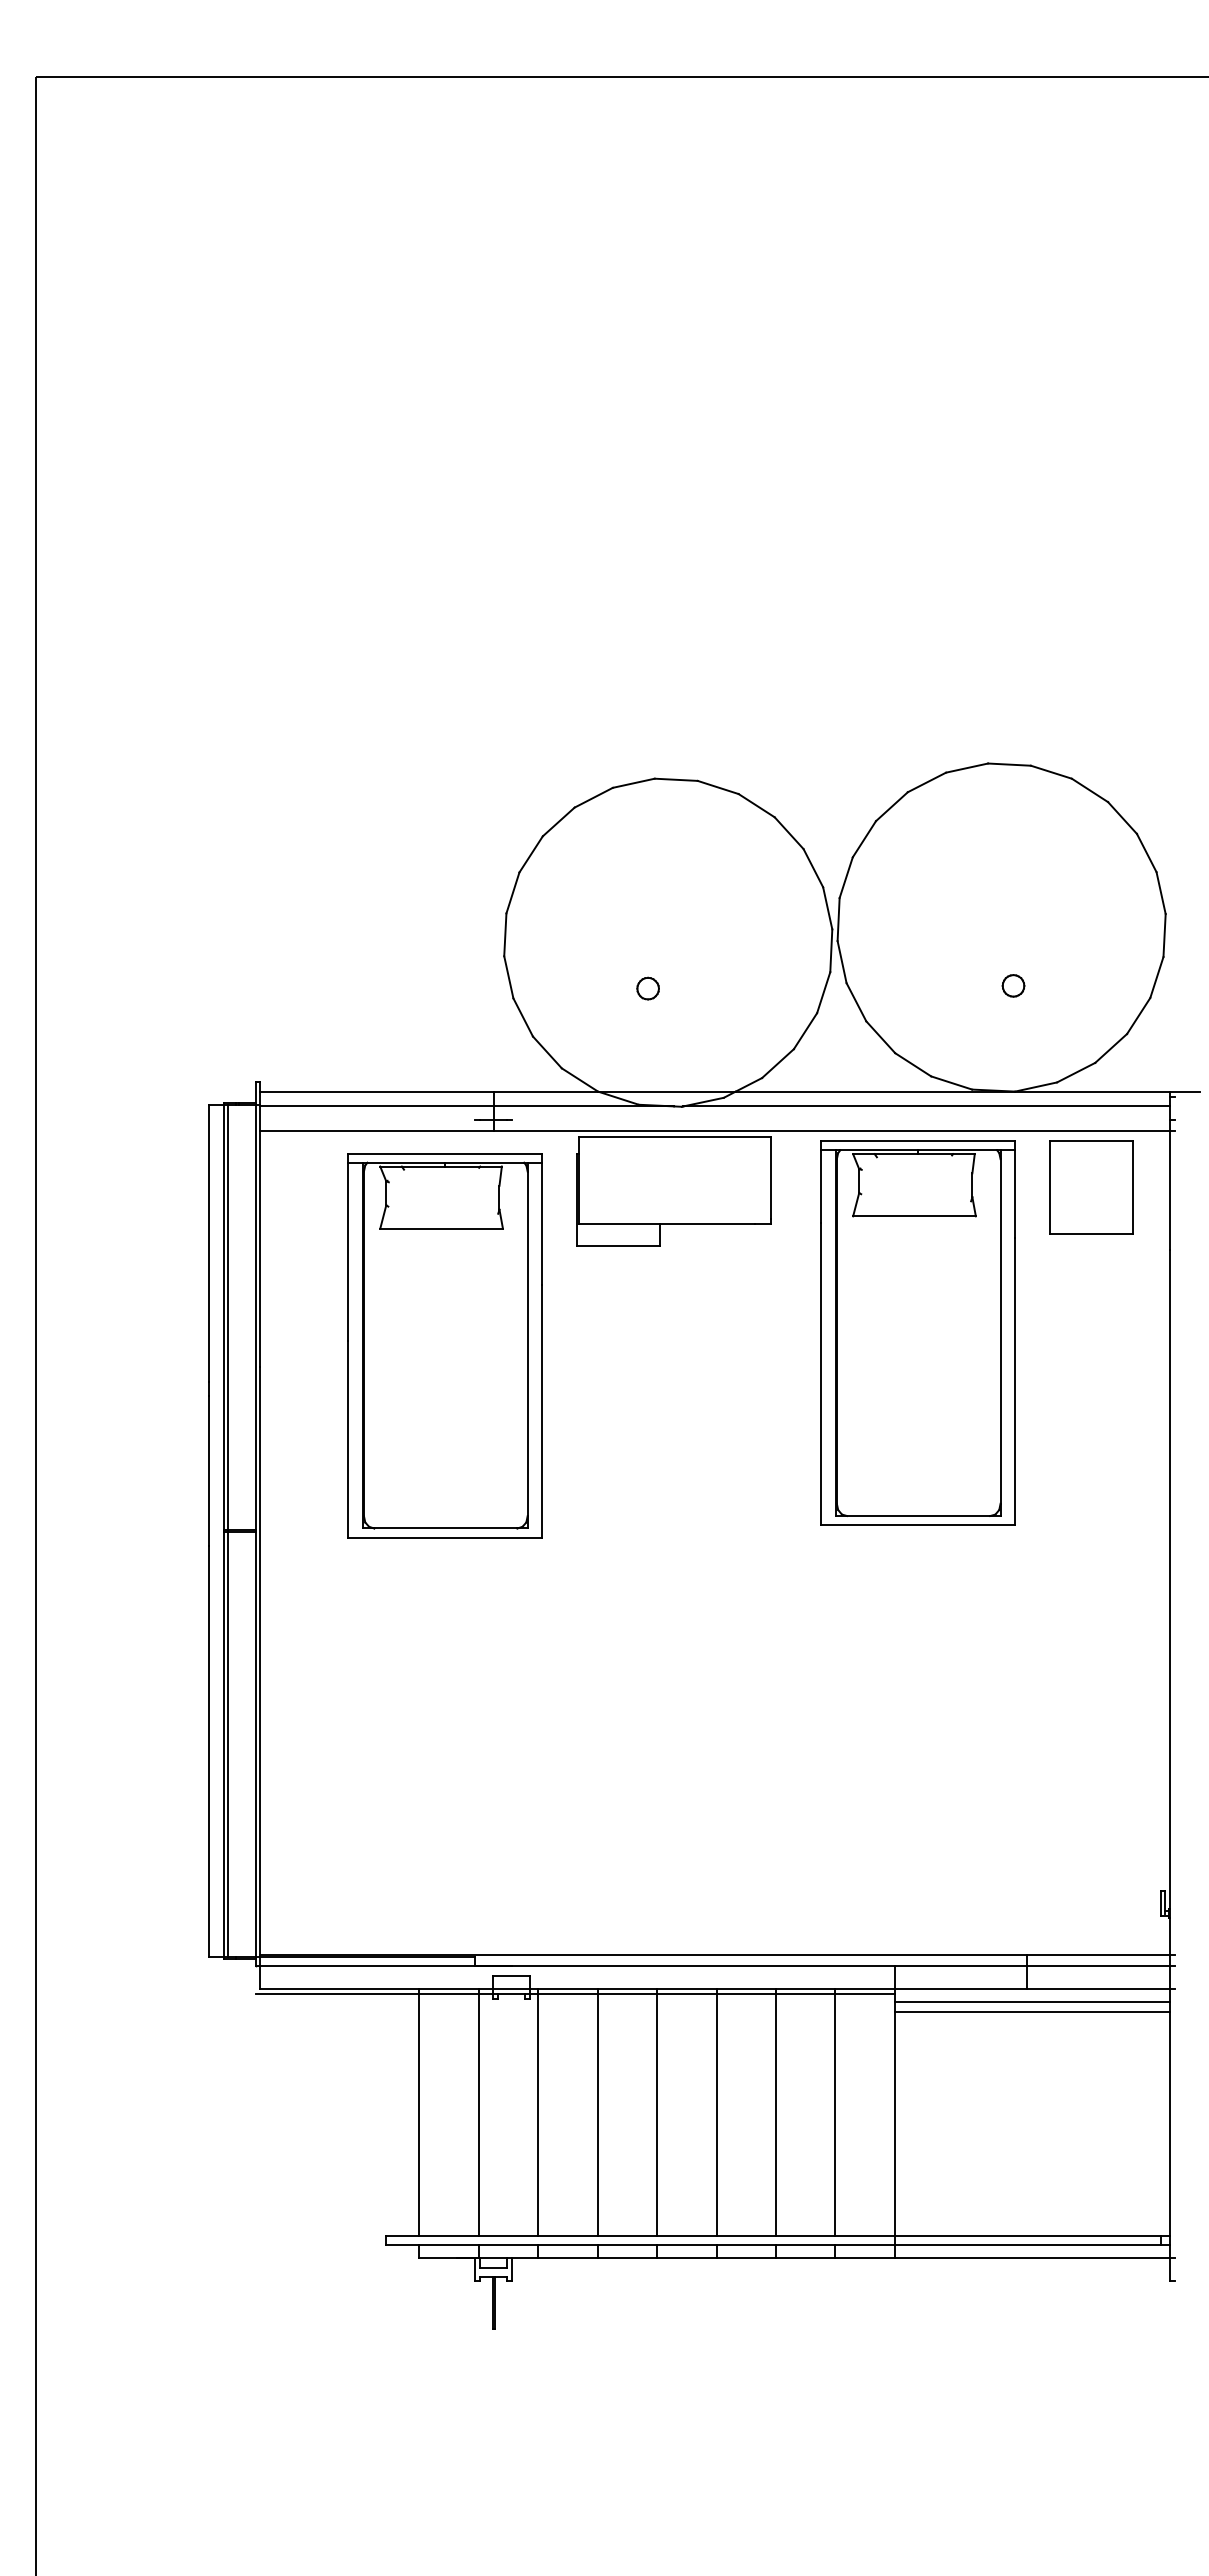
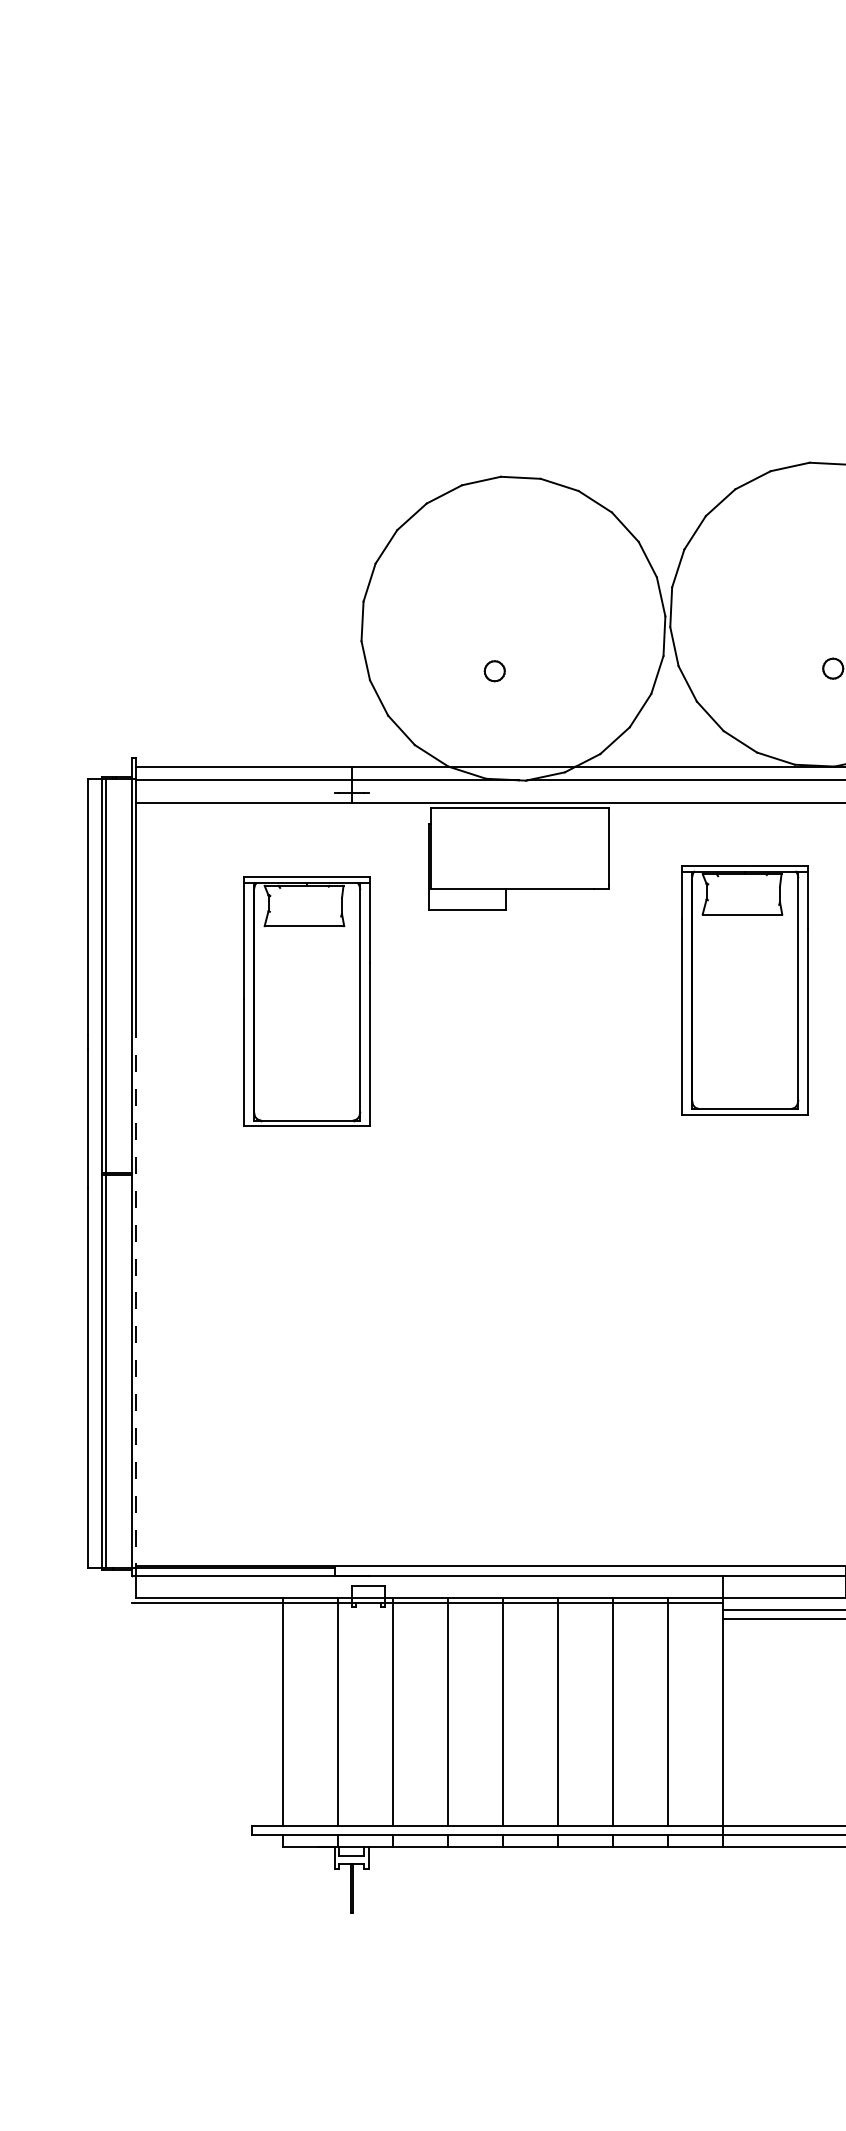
part: (917, 1332) -> (744, 989), size x0.7
part: (444, 1345) -> (306, 1001), size x0.7
line: (260, 1661) -> (135, 1294), solid -> dashed

